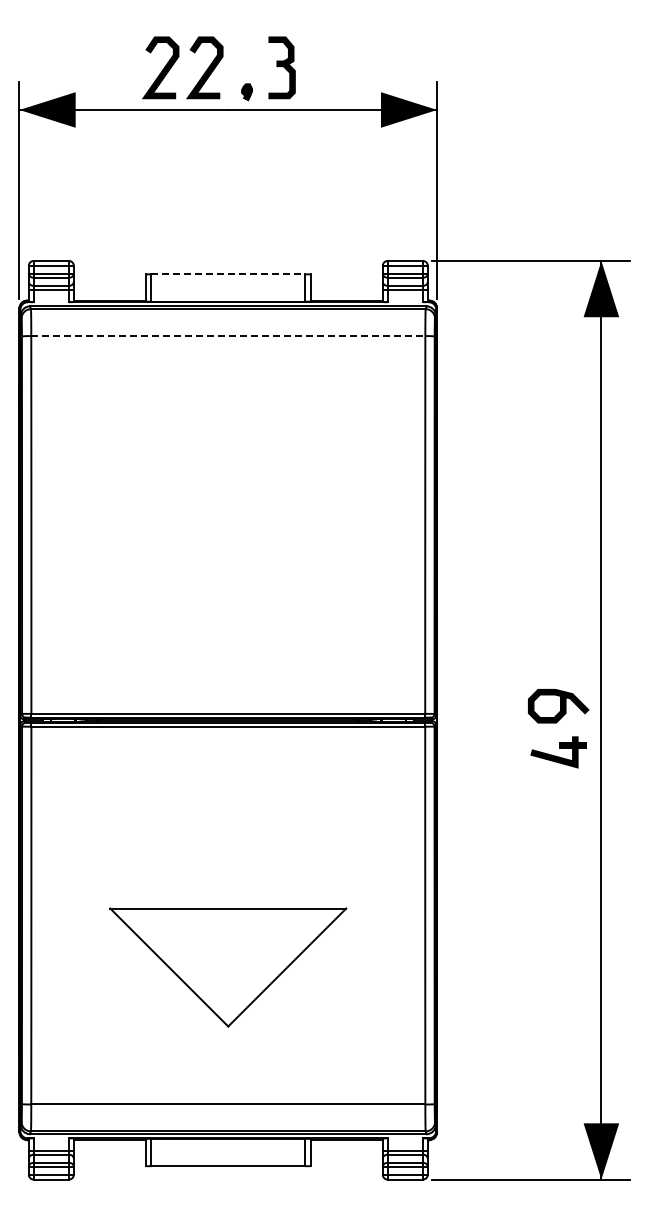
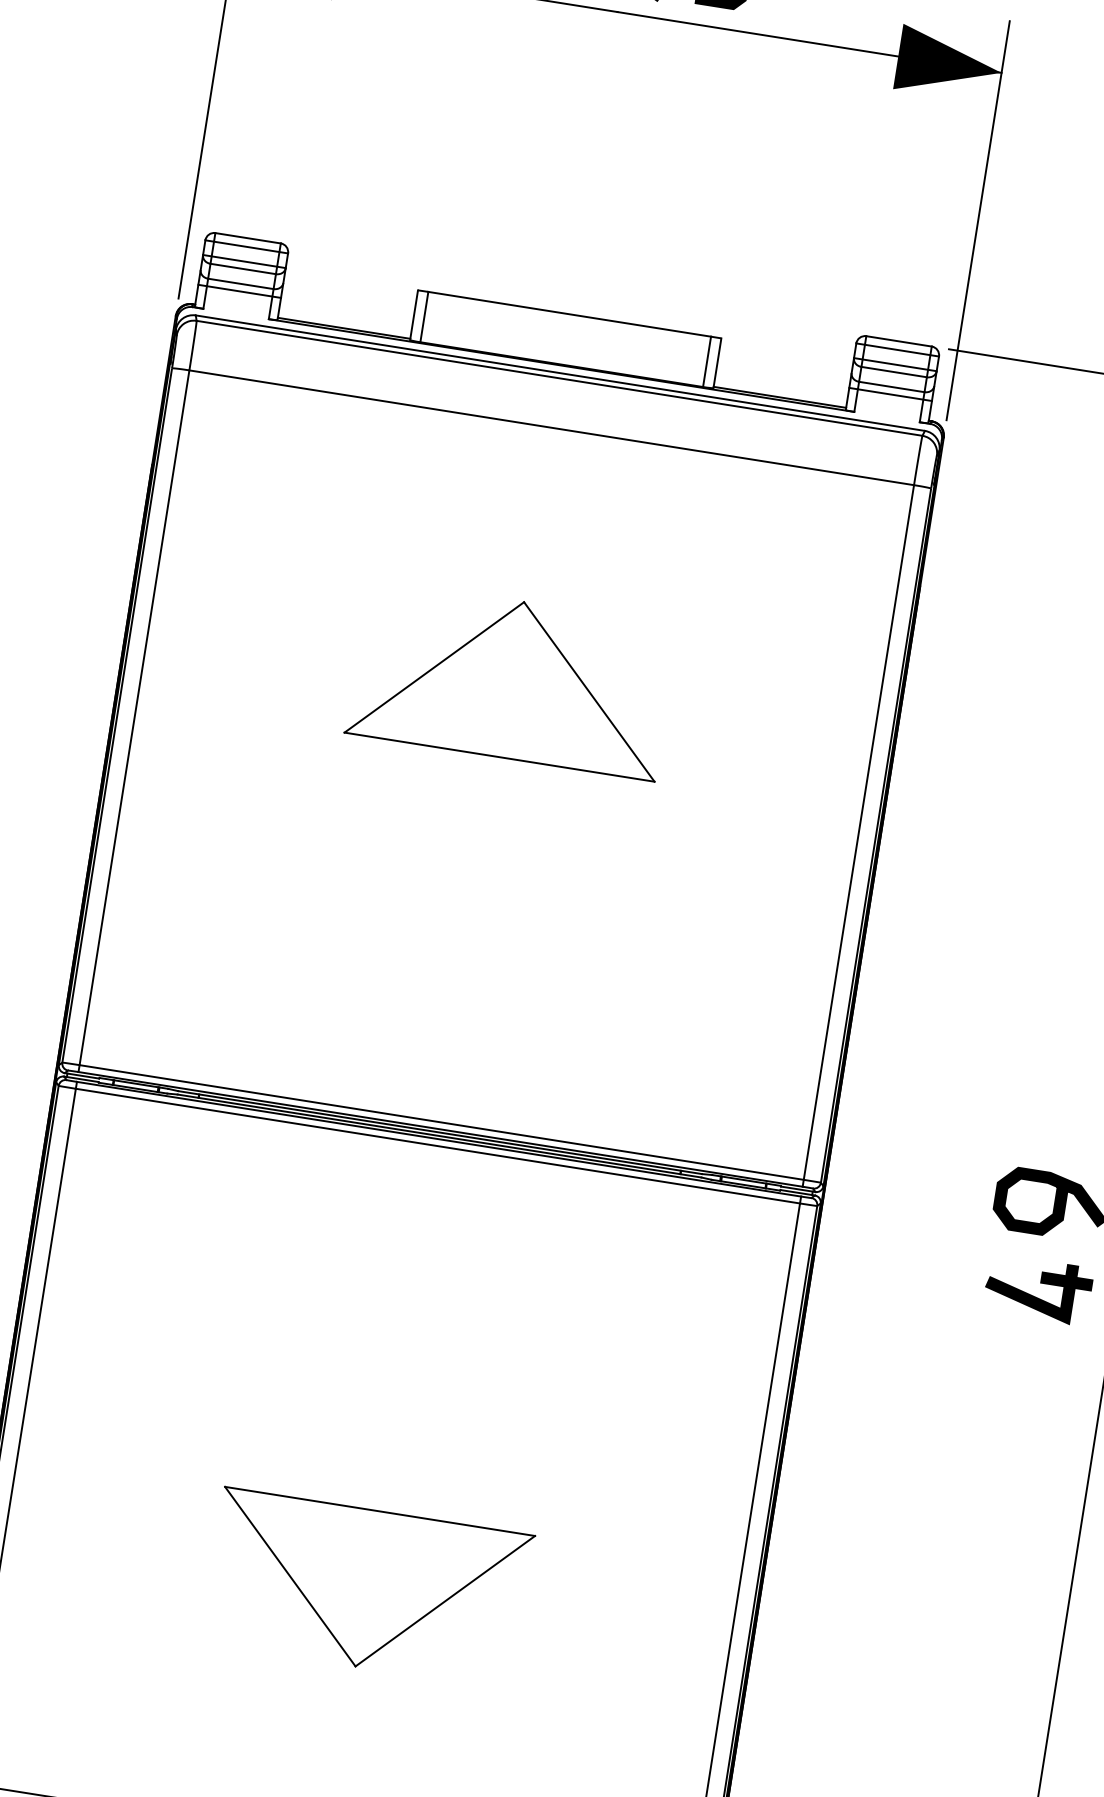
line: (228, 274) -> (569, 314), dashed -> solid
line: (228, 336) -> (551, 428), dashed -> solid
part: (228, 472) -> (512, 678), added
part: (228, 967) -> (368, 1588), size x0.71

